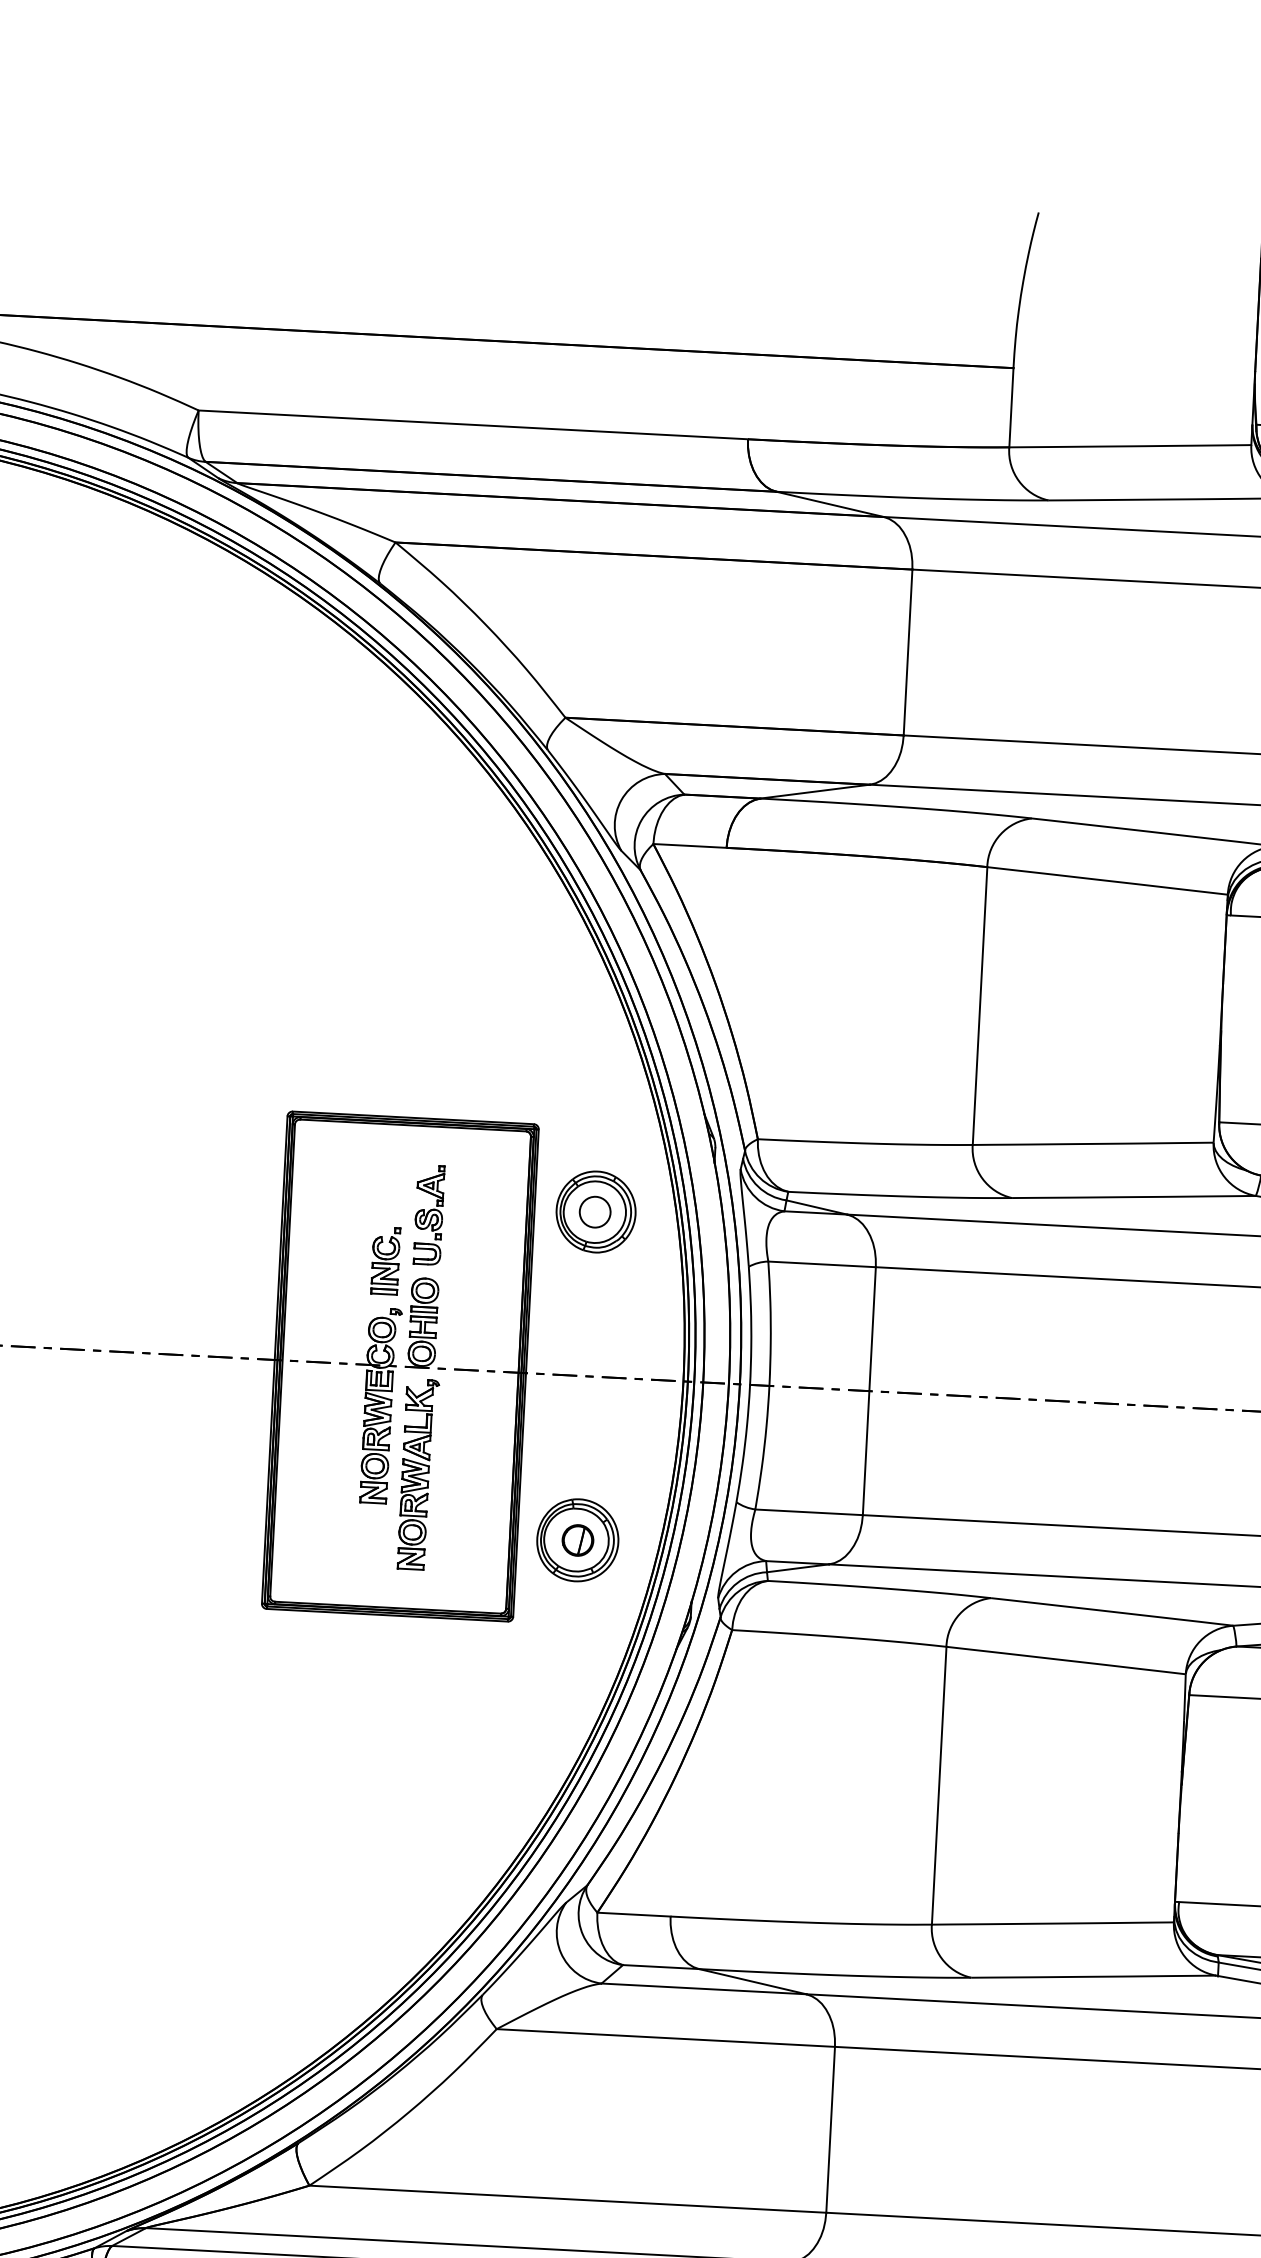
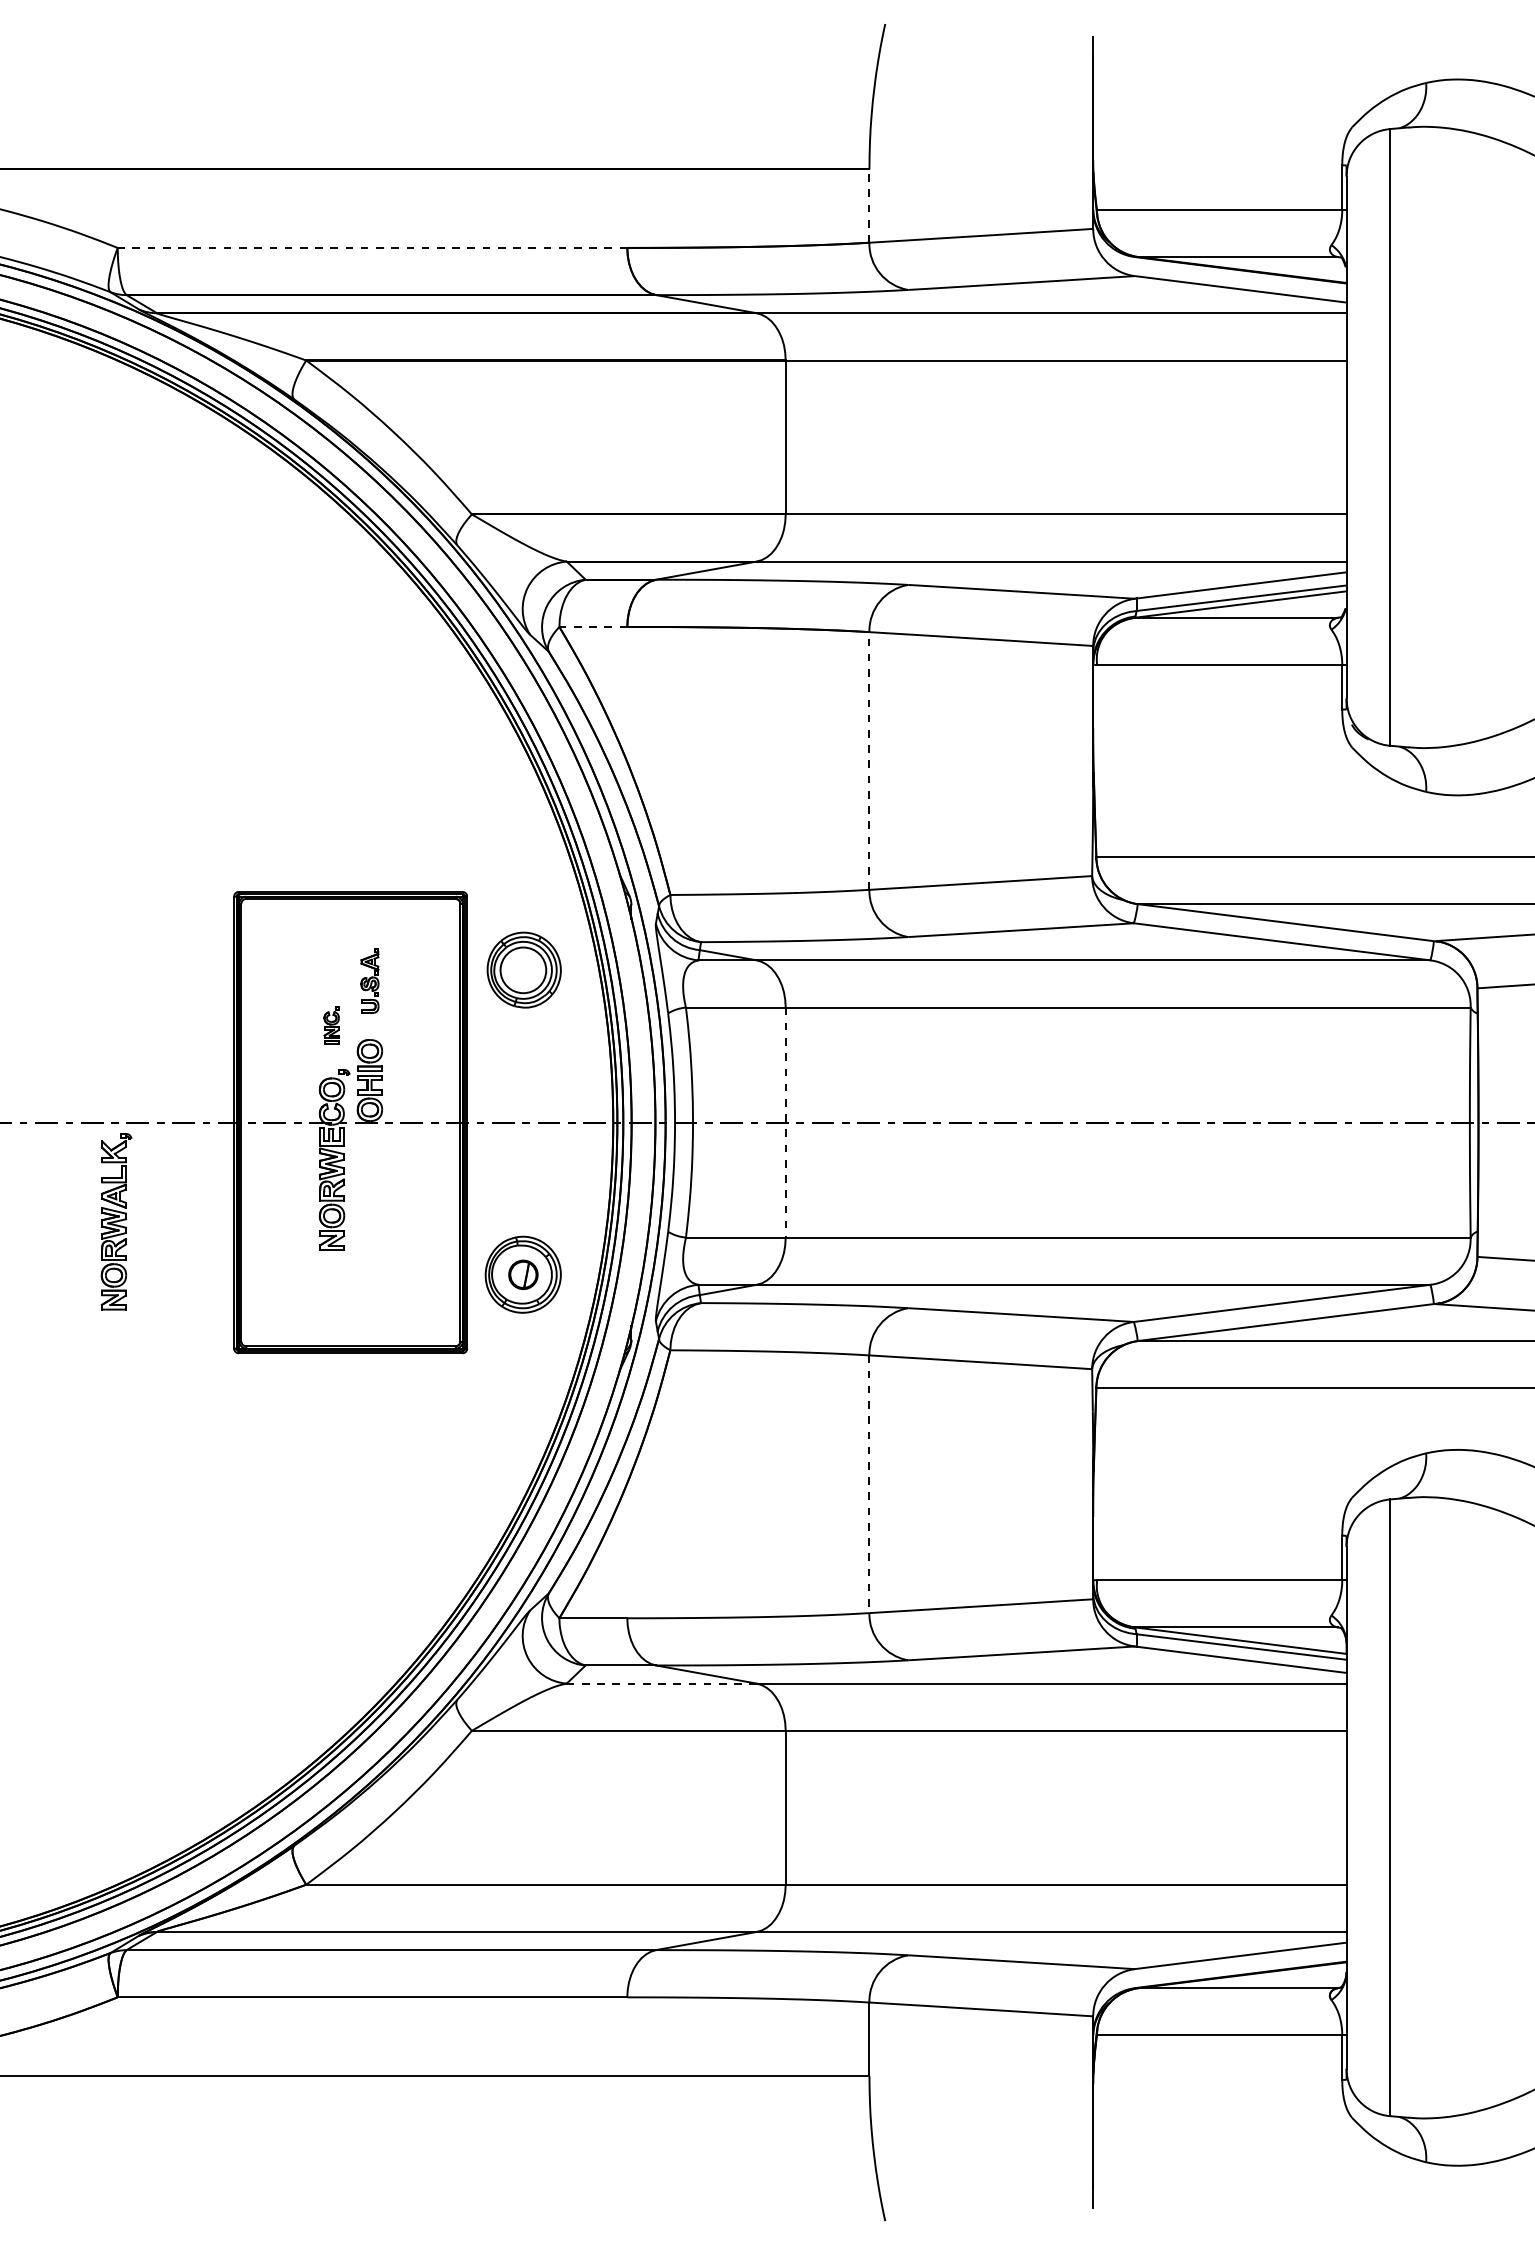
line: (1011, 408) -> (869, 206), solid -> dashed
line: (473, 424) -> (372, 247), solid -> dashed
line: (690, 845) -> (593, 626), solid -> dashed
line: (980, 1006) -> (869, 761), solid -> dashed
circle: (595, 1212) -> (523, 970), size x1.6
part: (428, 1214) -> (369, 980), size x0.7
part: (385, 1260) -> (331, 1025), size x0.6
line: (869, 1391) -> (785, 1122), solid -> dashed
part: (418, 1474) -> (116, 1221), moved
line: (939, 1786) -> (869, 1484), solid -> dashed
line: (704, 1988) -> (662, 1683), solid -> dashed

